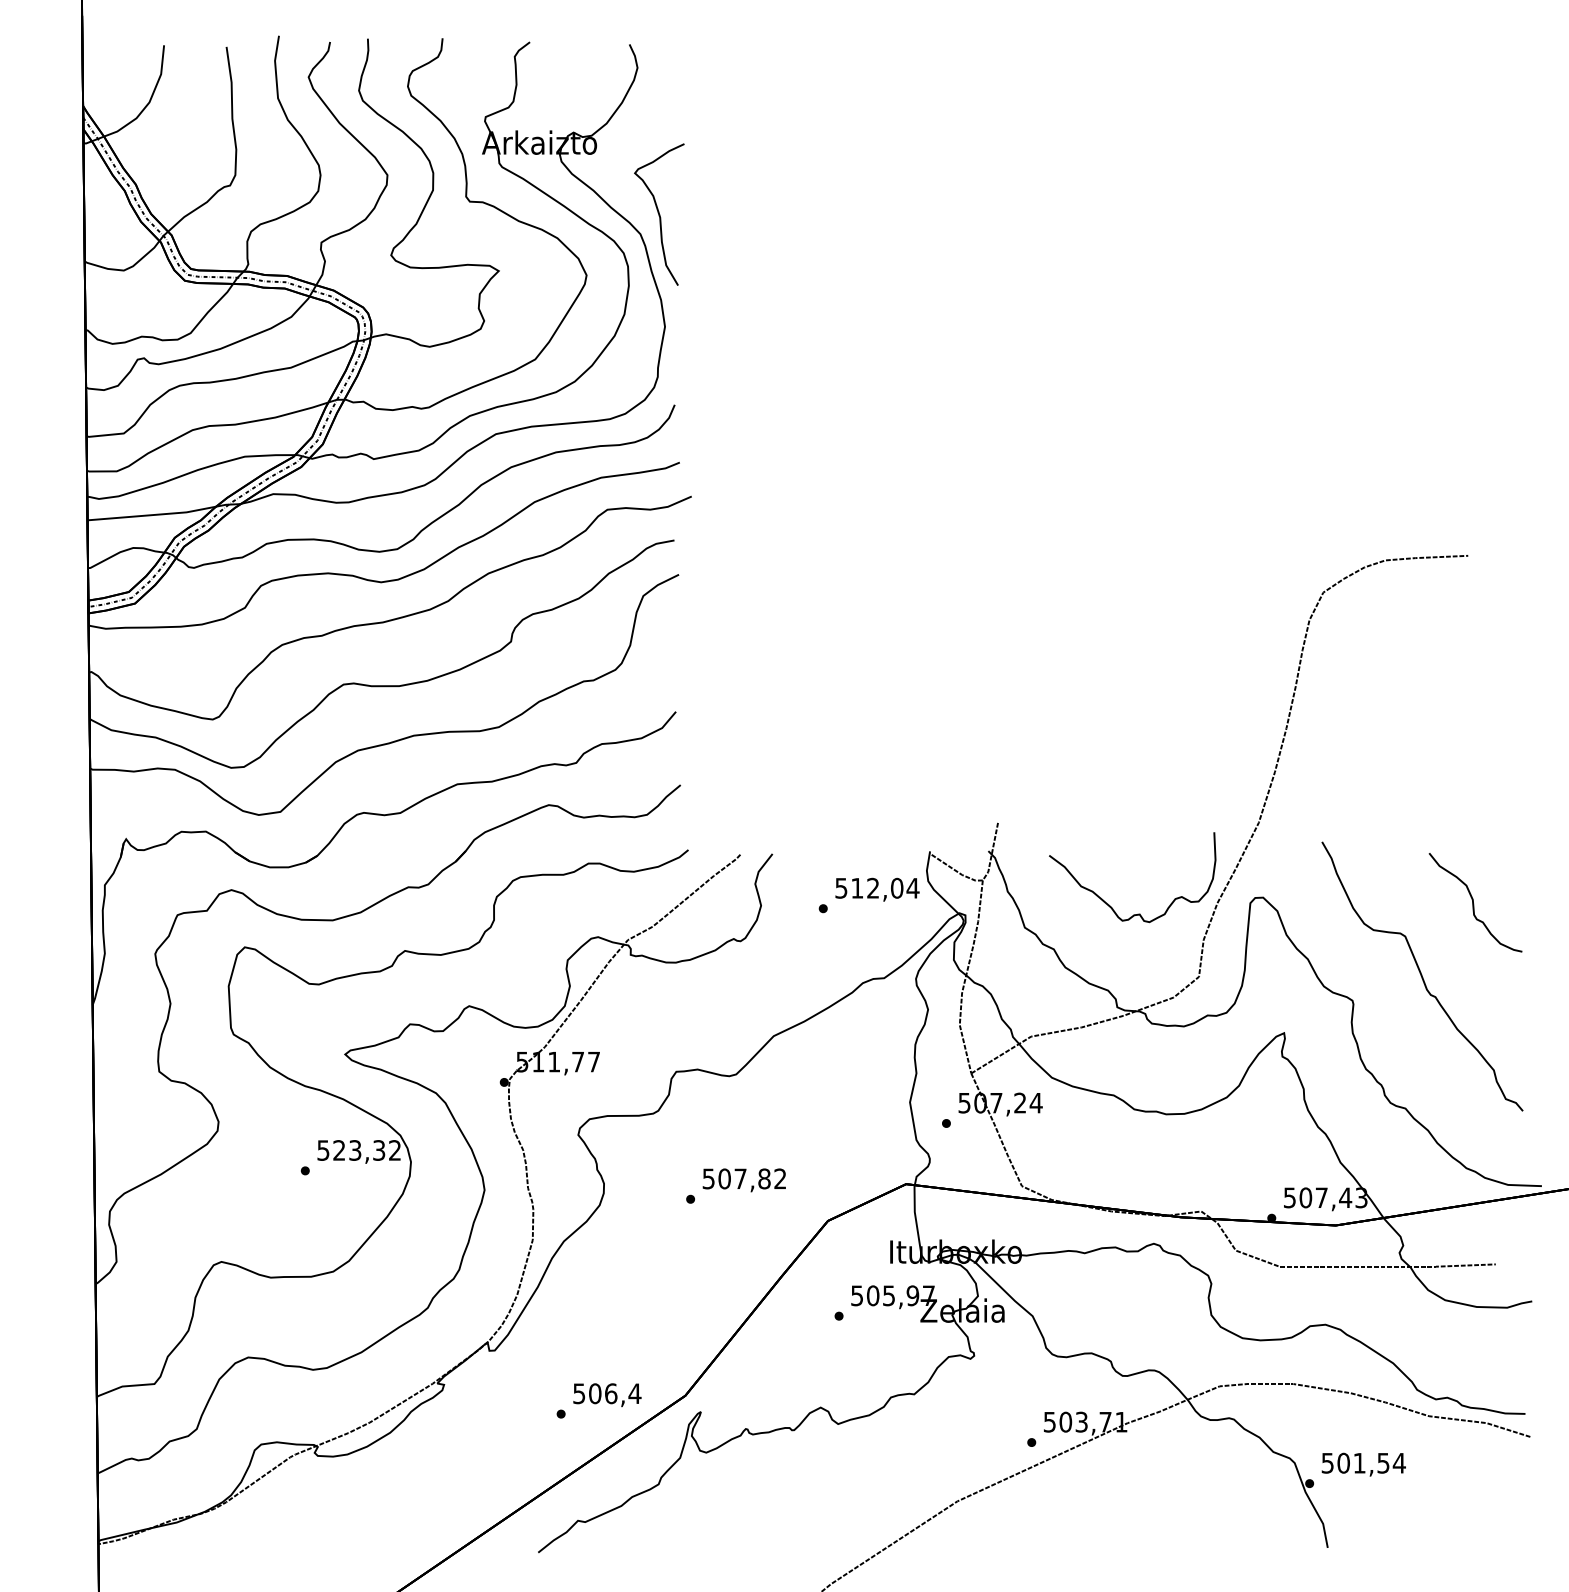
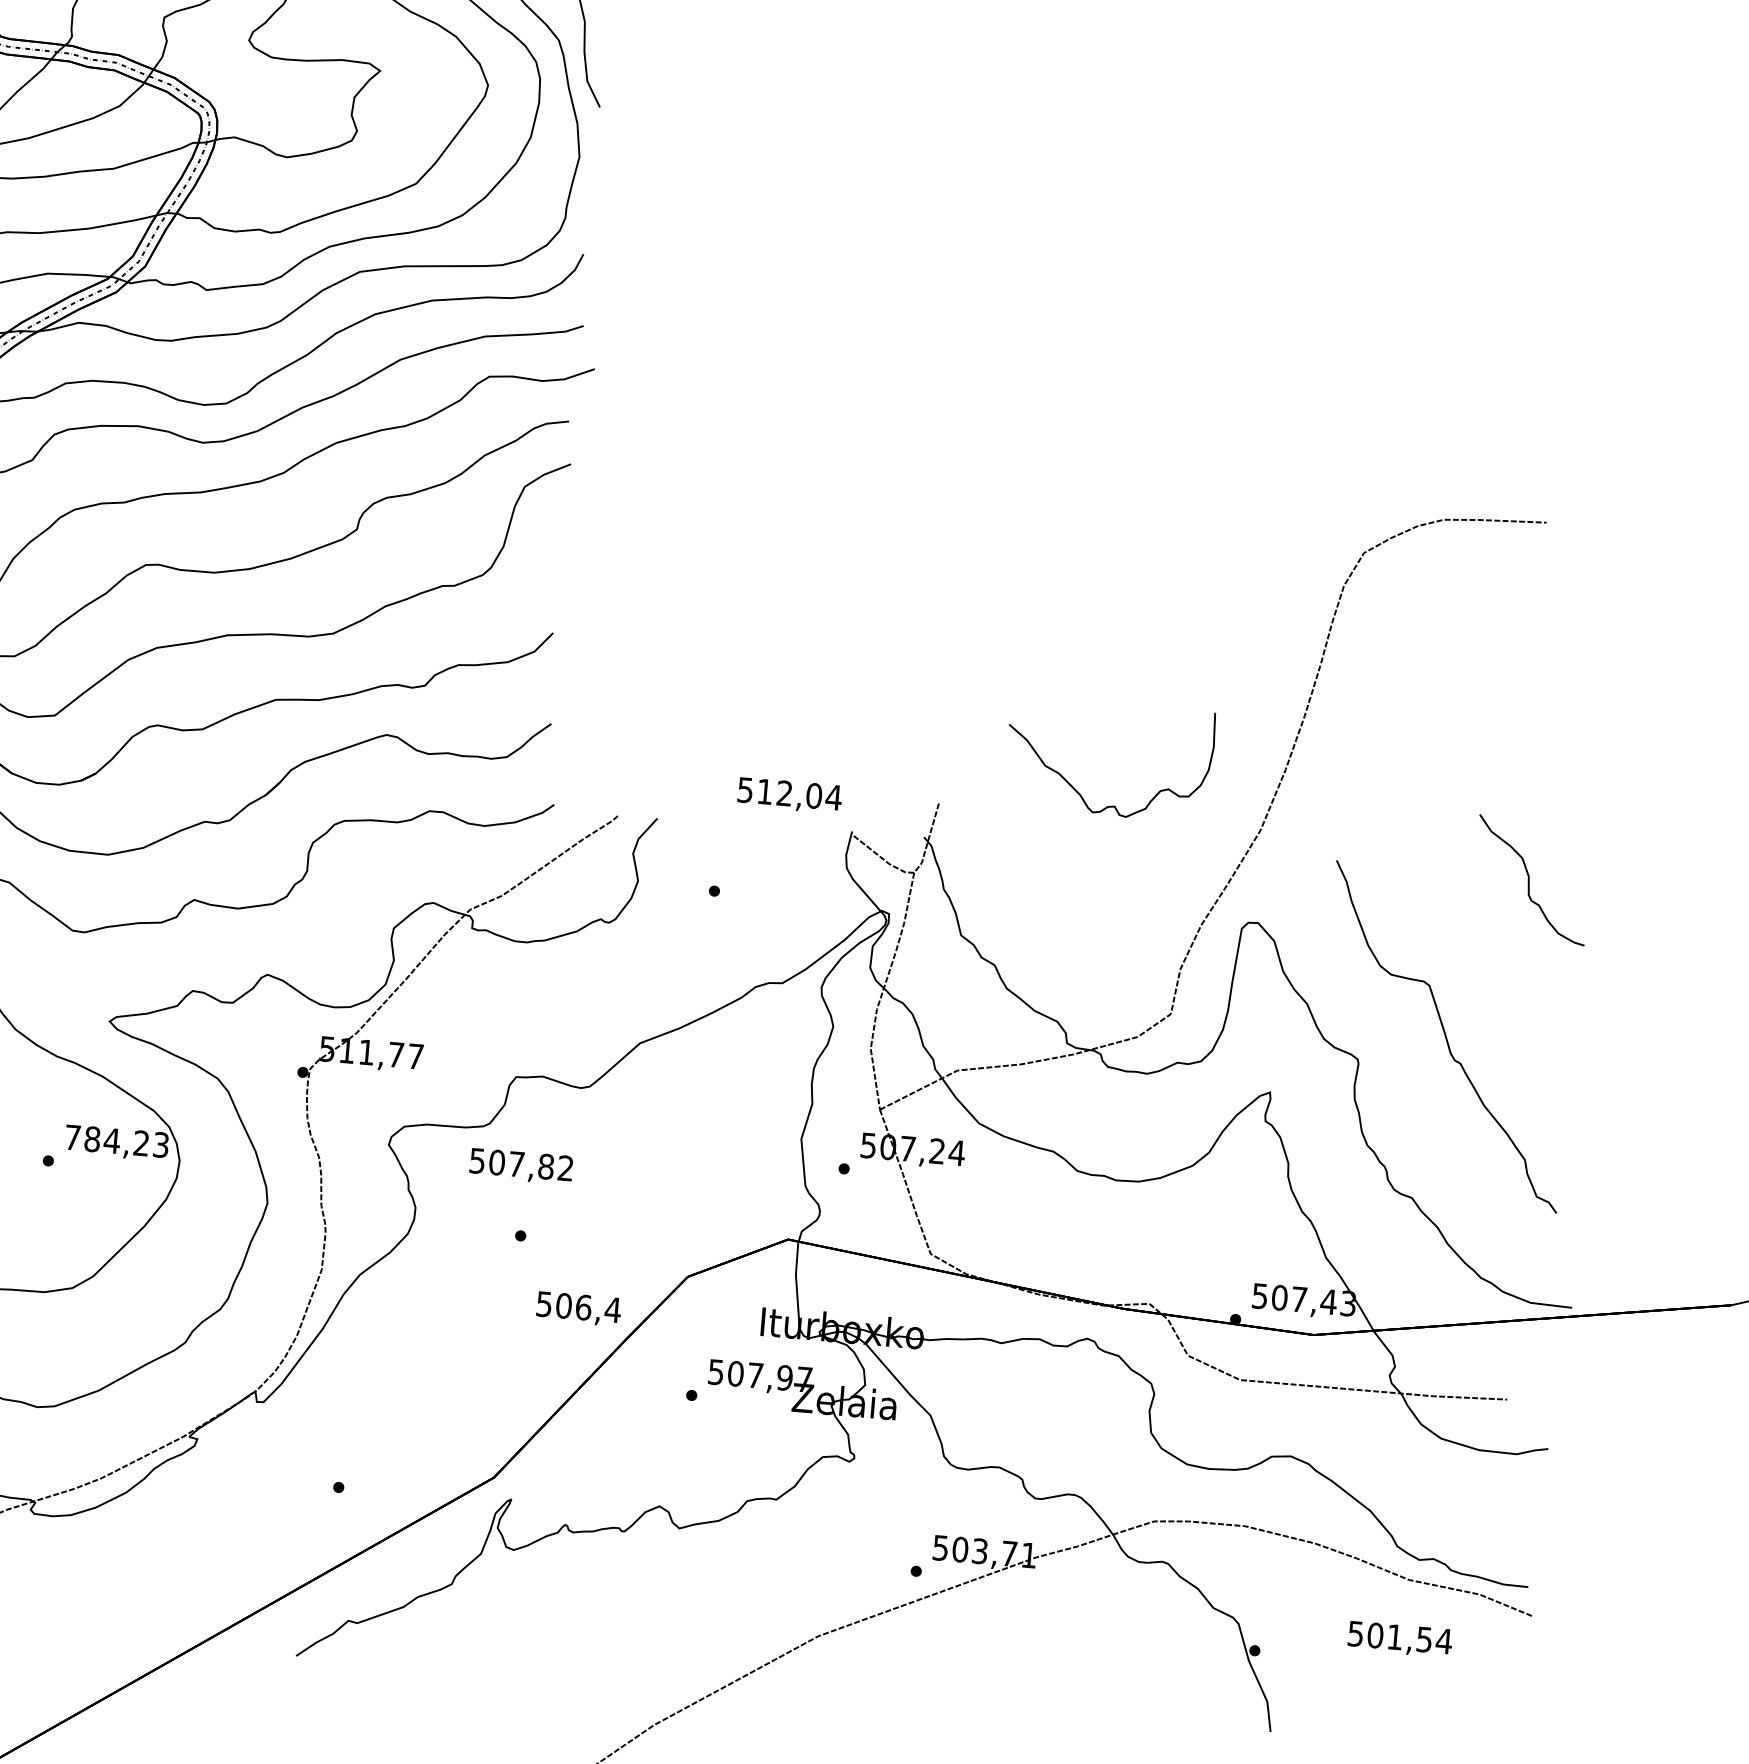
text: (877, 889) -> (789, 795), moved
curve: (1473, 902) -> (1529, 879), moved
curve: (1109, 904) -> (1078, 791), moved
text: (359, 1150) -> (117, 1141), 523,32 -> 784,23
text: (743, 1180) -> (520, 1166), moved
text: (888, 1295) -> (754, 1375), 505,97 -> 507,97
text: (607, 1395) -> (578, 1309), moved
text: (1363, 1464) -> (1399, 1639), moved

